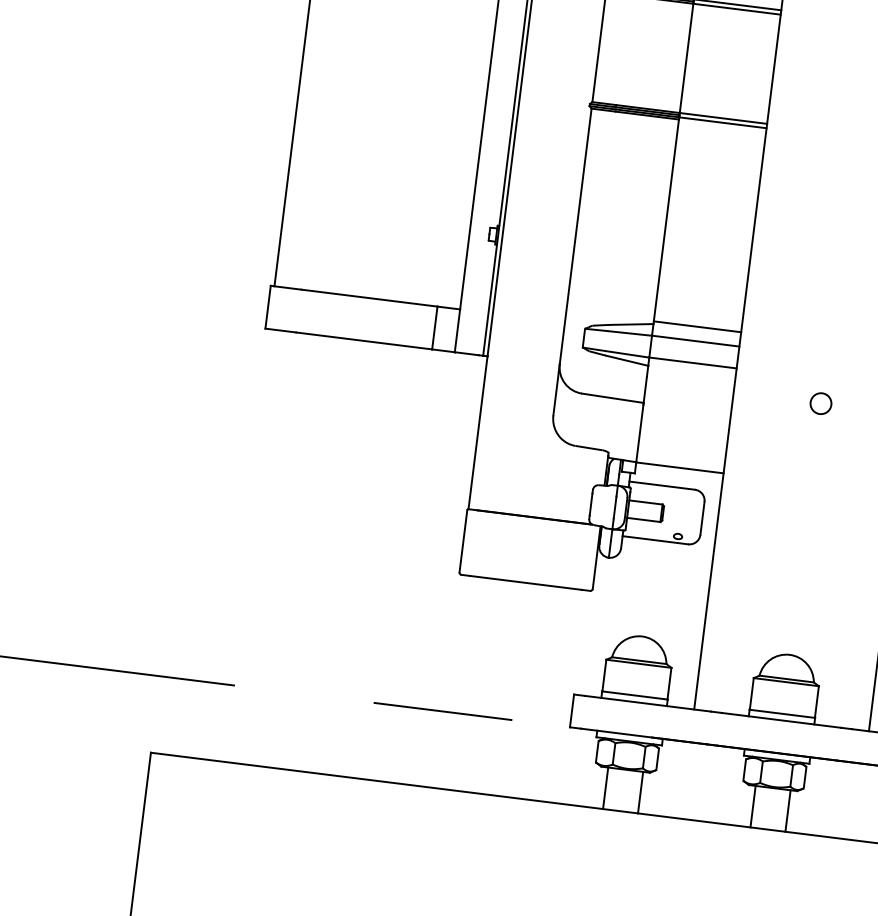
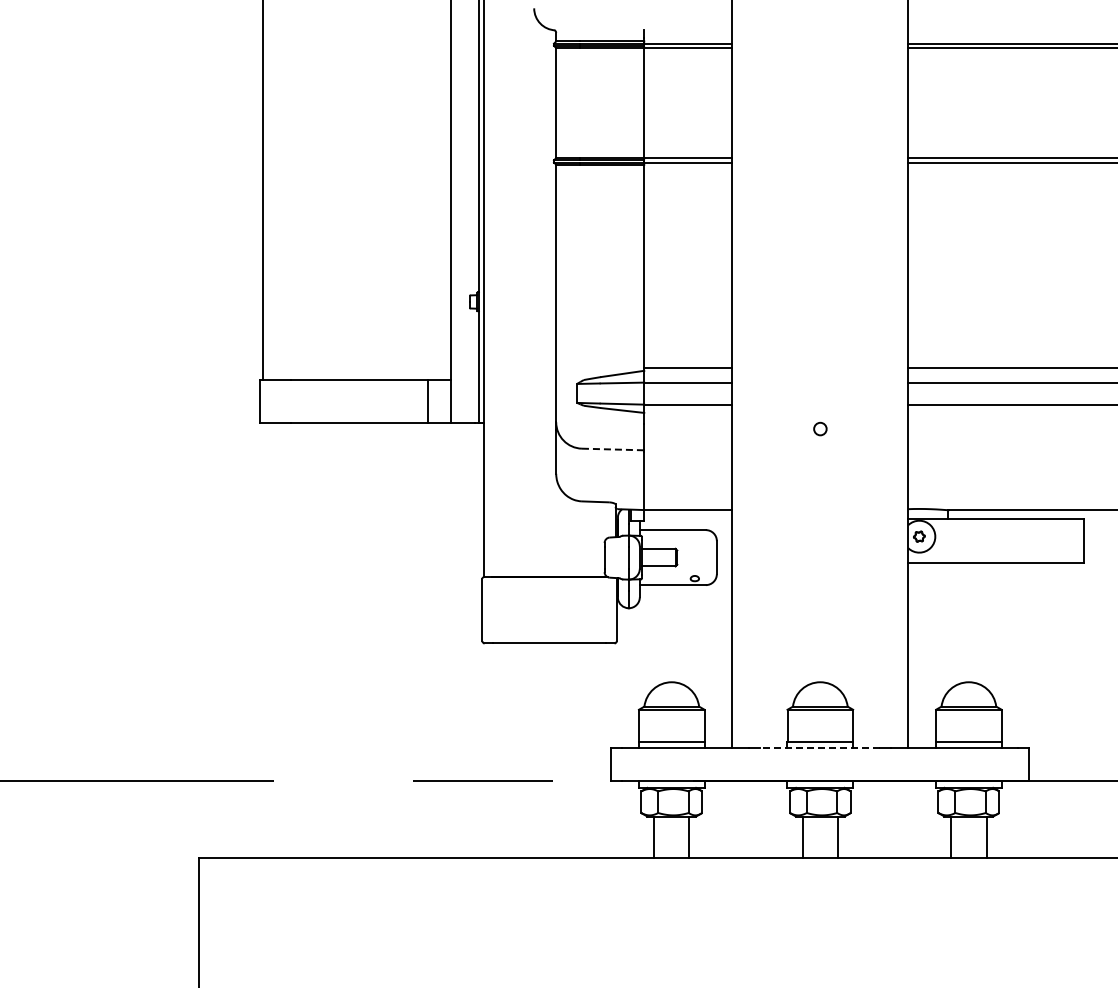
line: (613, 398) -> (613, 449), solid -> dashed
circle: (821, 403) -> (820, 428), size x0.6
line: (780, 720) -> (819, 748), solid -> dashed

